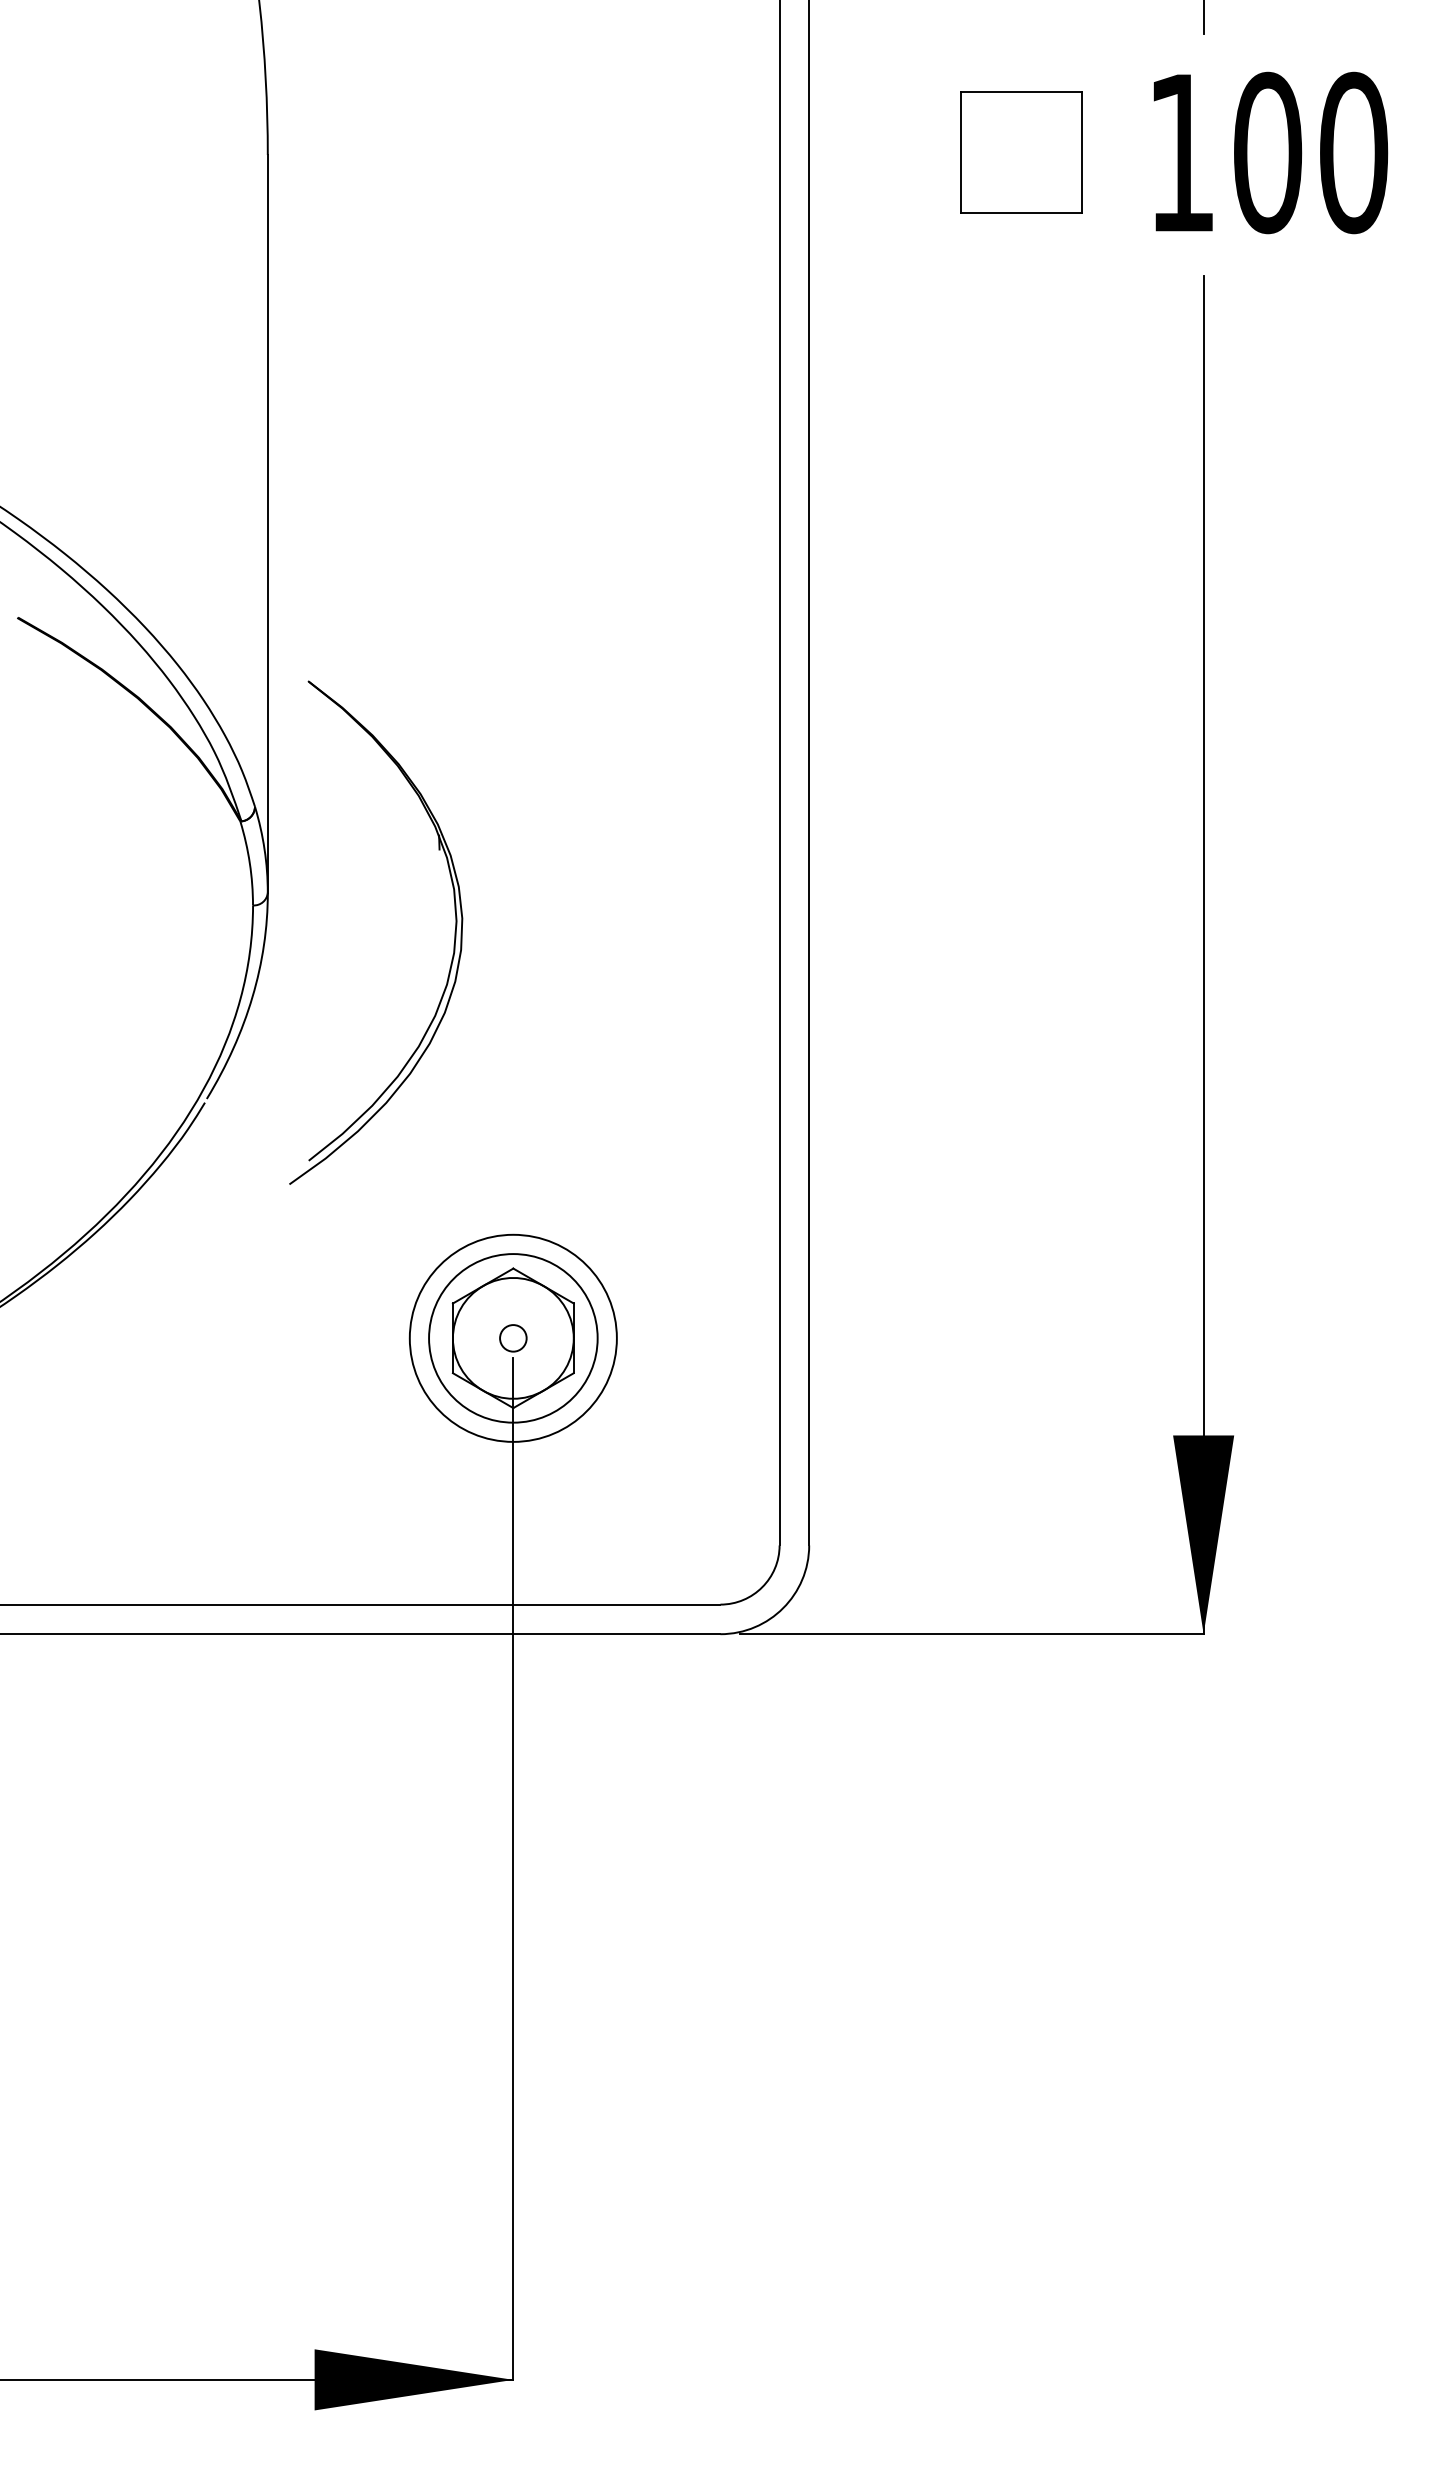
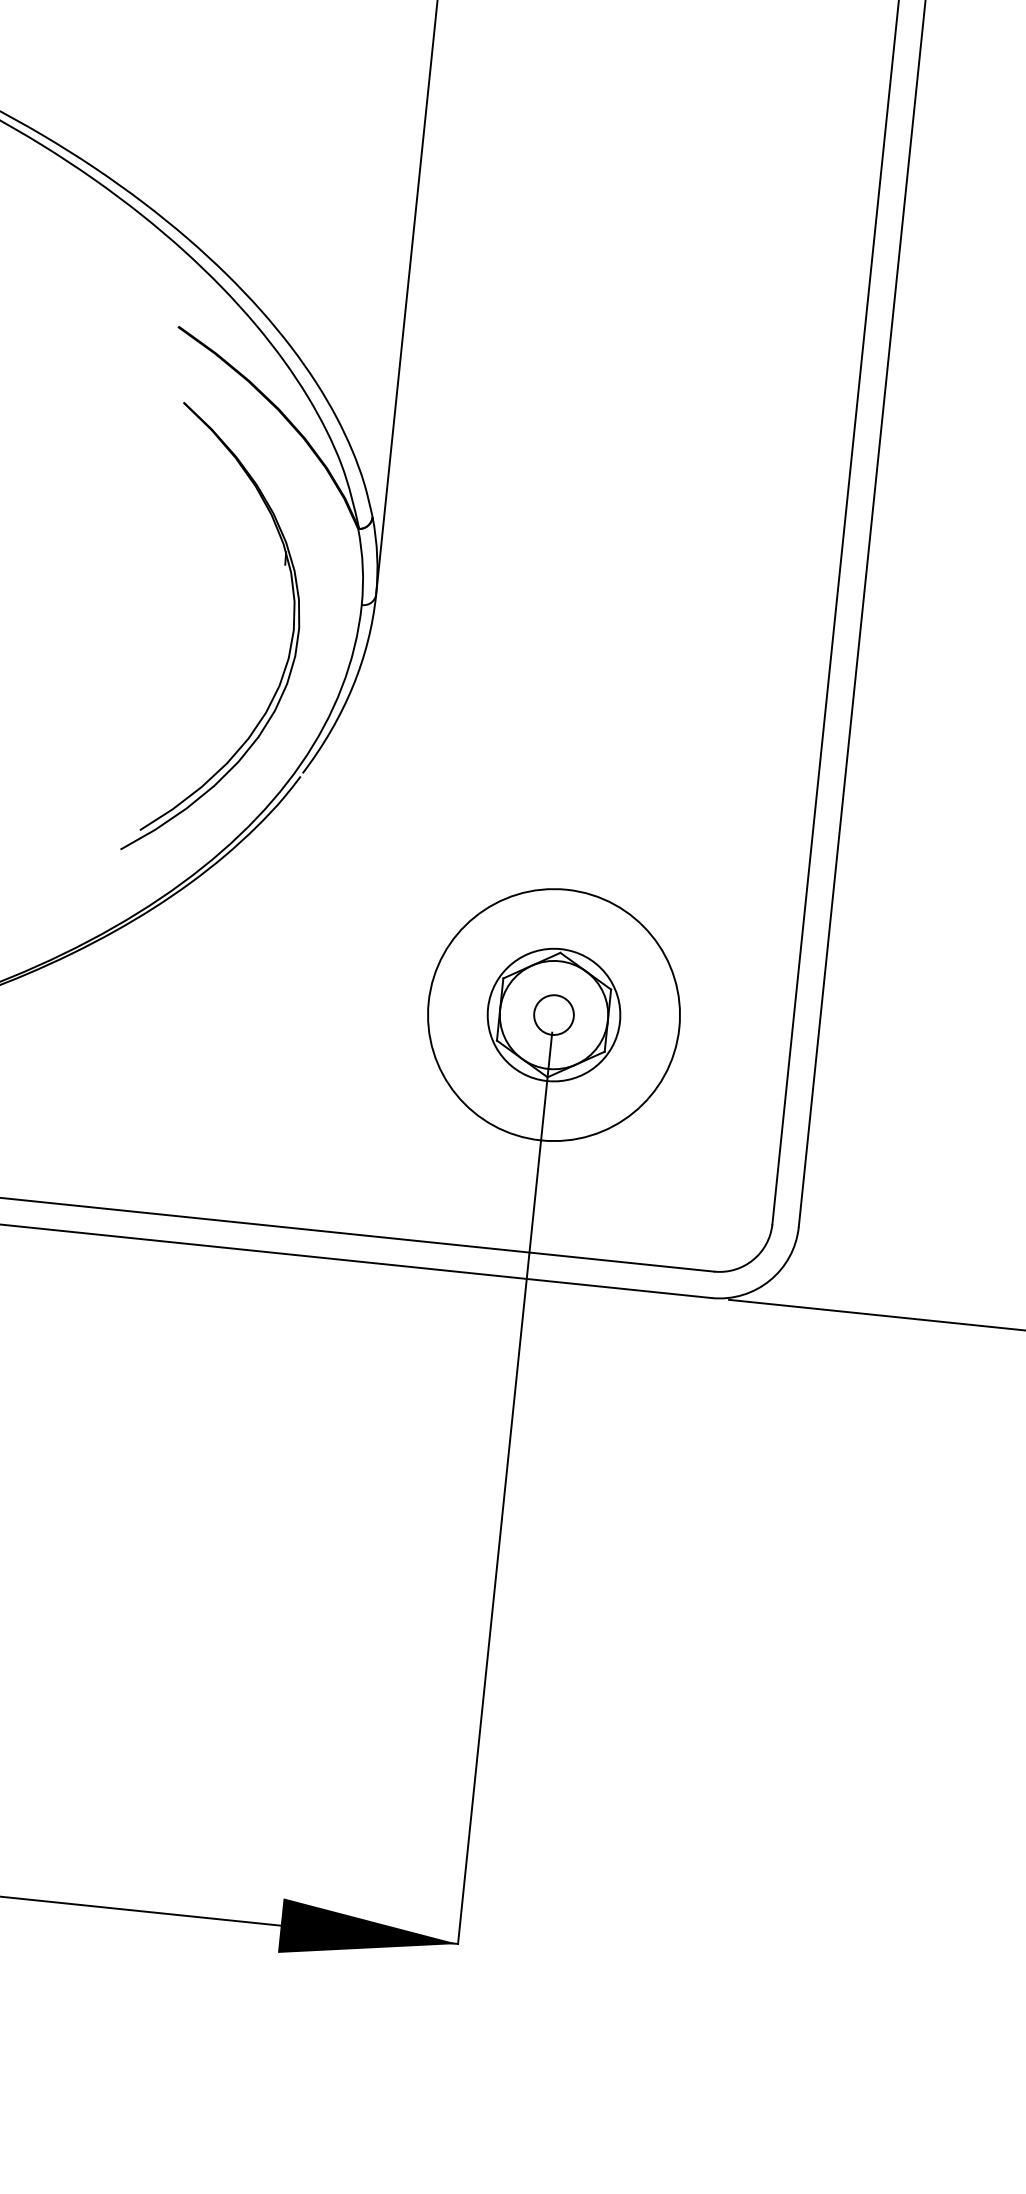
part: (453, 944) -> (288, 650), moved
circle: (512, 1337) -> (553, 1014), size x1.67
circle: (513, 1338) -> (554, 1015), size x0.71
circle: (513, 1338) -> (554, 1015), size x1.67

